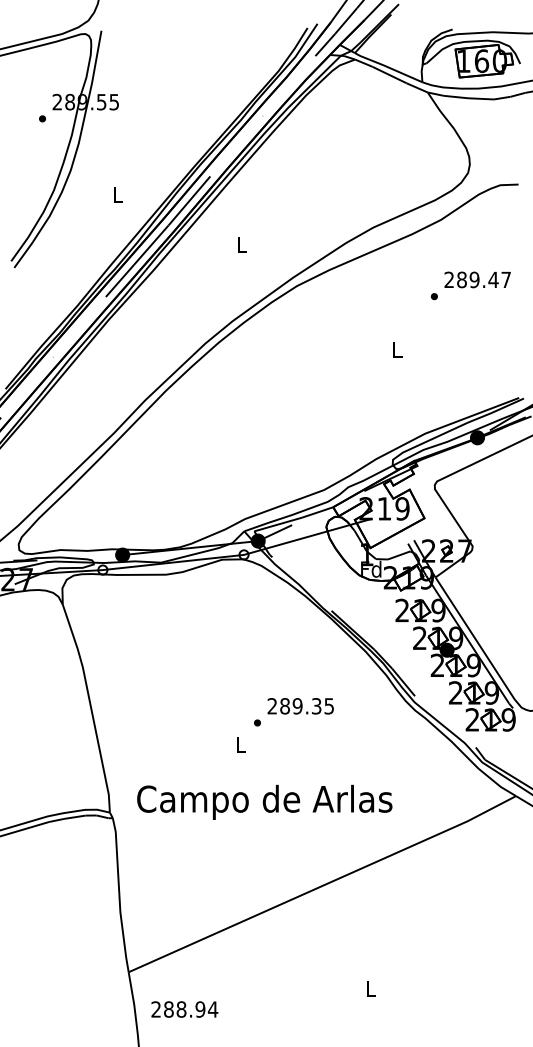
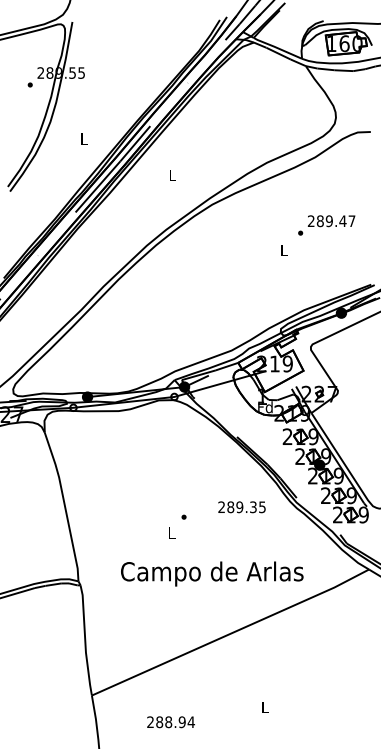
text: (470, 285) -> (326, 225), moved
text: (300, 706) -> (241, 507), moved
text: (265, 801) -> (212, 573), moved
text: (184, 1009) -> (170, 722), moved

